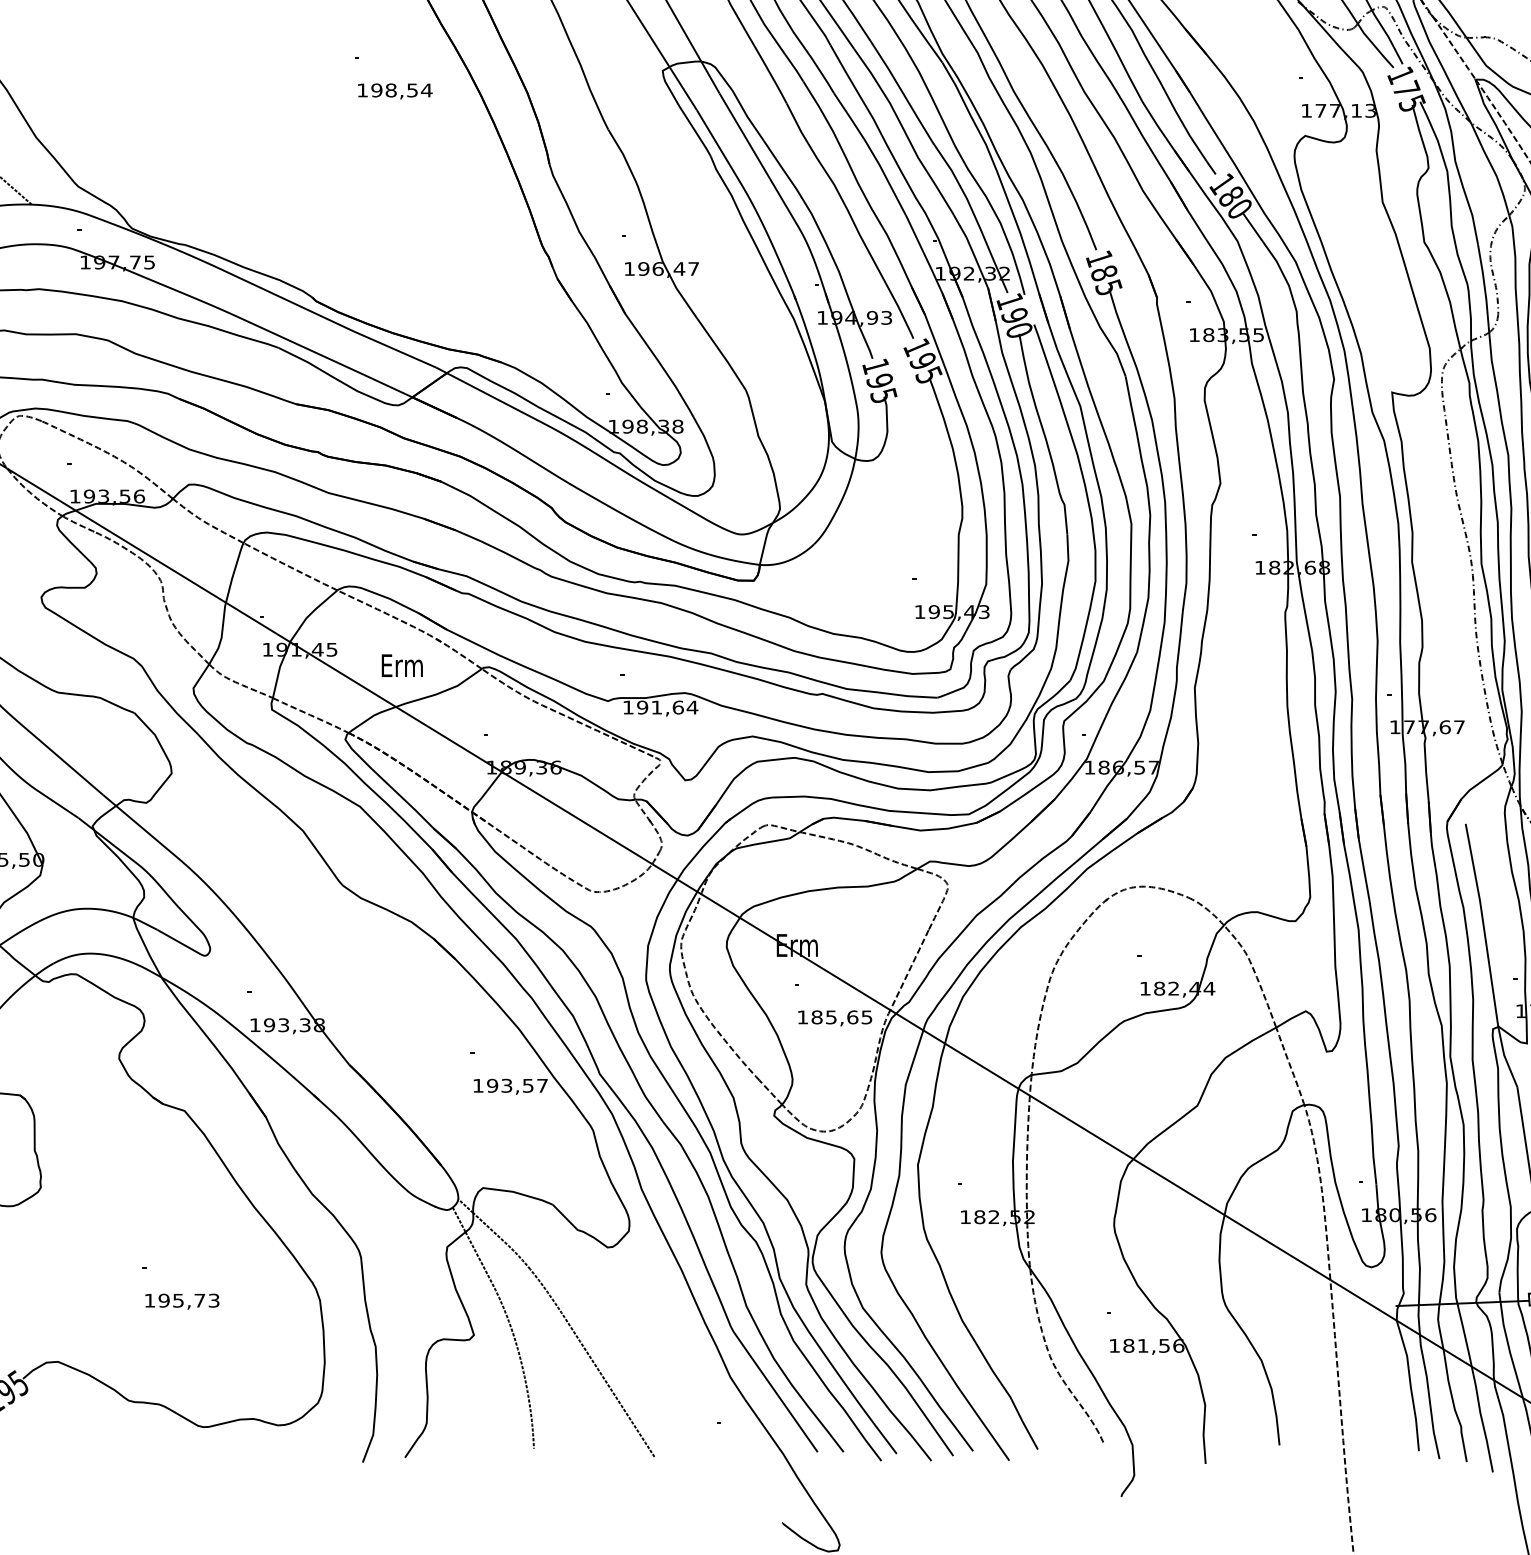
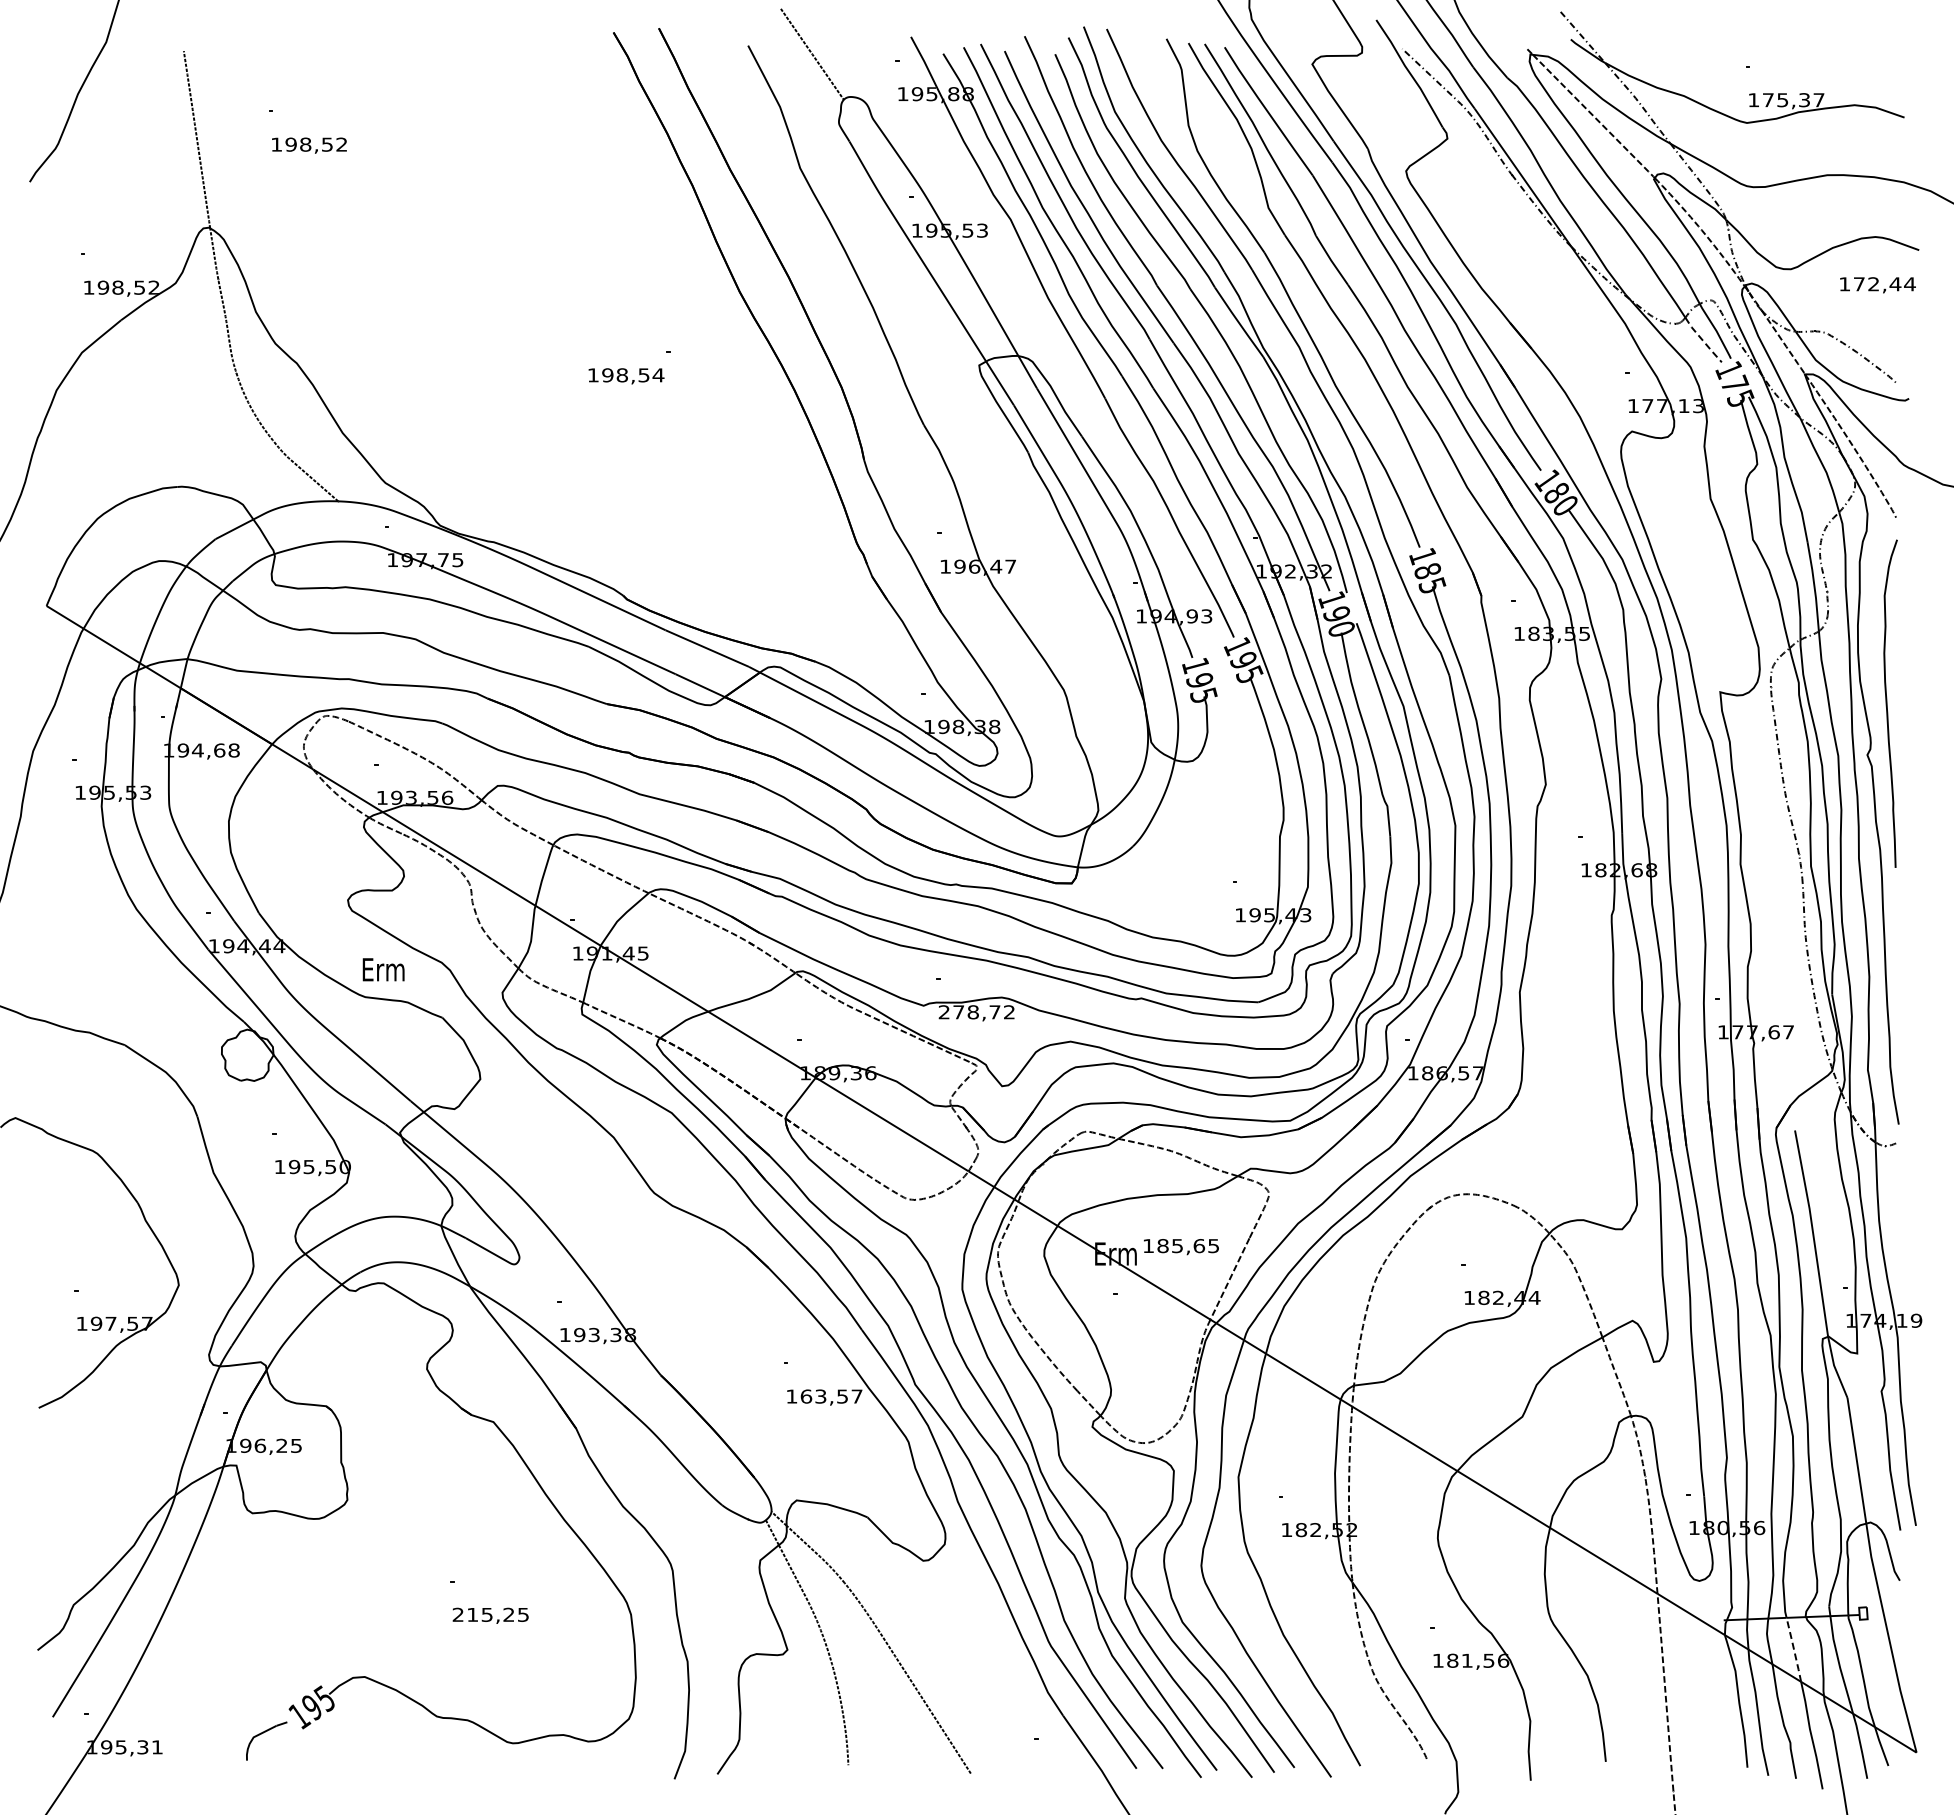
line: (1374, 46) -> (1702, 340), solid -> dashed
text: (395, 91) -> (626, 376), moved
text: (402, 665) -> (383, 969), moved
text: (660, 707) -> (976, 1012), 191,64 -> 278,72
text: (835, 1018) -> (1181, 1247), moved
text: (492, 1085) -> (806, 1396), 193,57 -> 163,57
text: (181, 1300) -> (490, 1614), 195,73 -> 215,25
line: (1465, 1334) -> (1794, 1649), solid -> dashed

